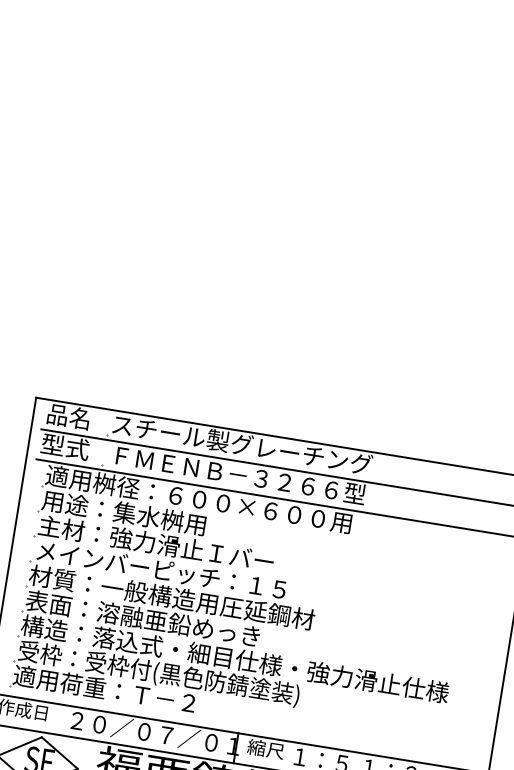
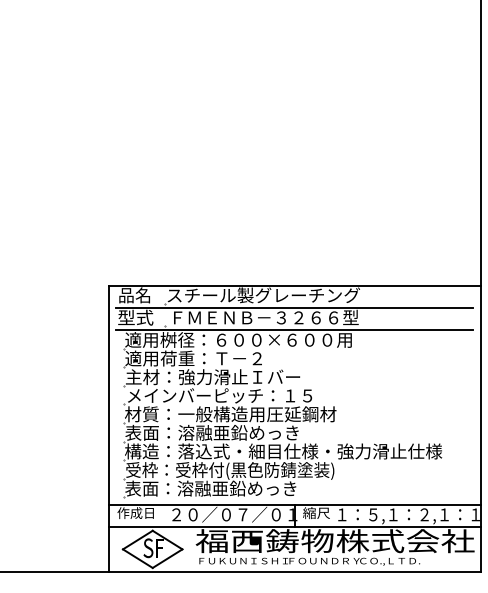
text: (134, 514) -> (193, 358), 用途：集水桝用 -> 適用荷重：Ｔ－２
text: (128, 693) -> (210, 488), 適用荷重：Ｔ－２ -> 表面：溶融亜鉛めっき

